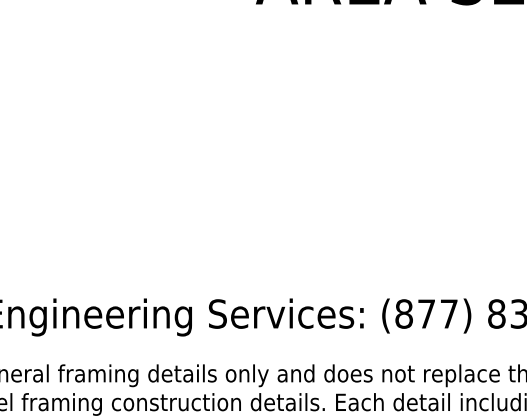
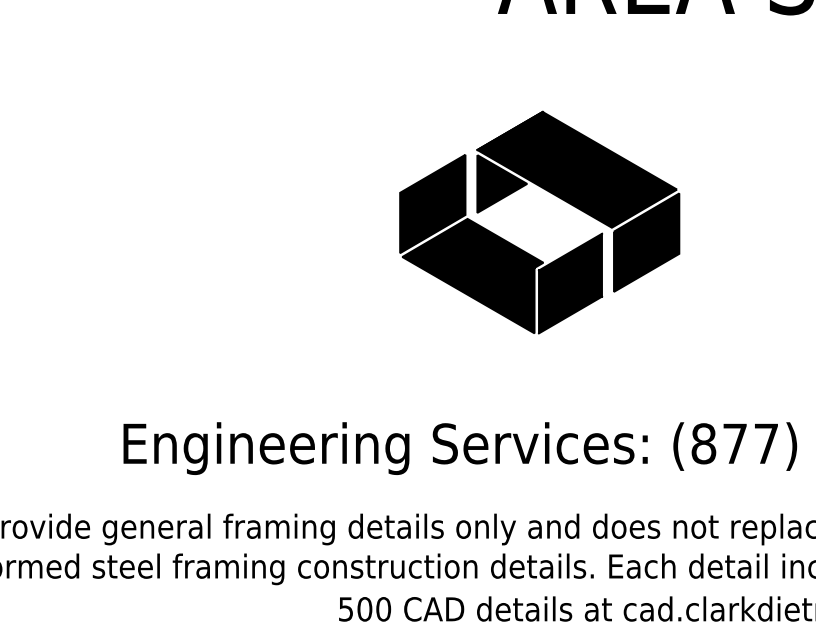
part: (295, 135) -> (553, 195), added

